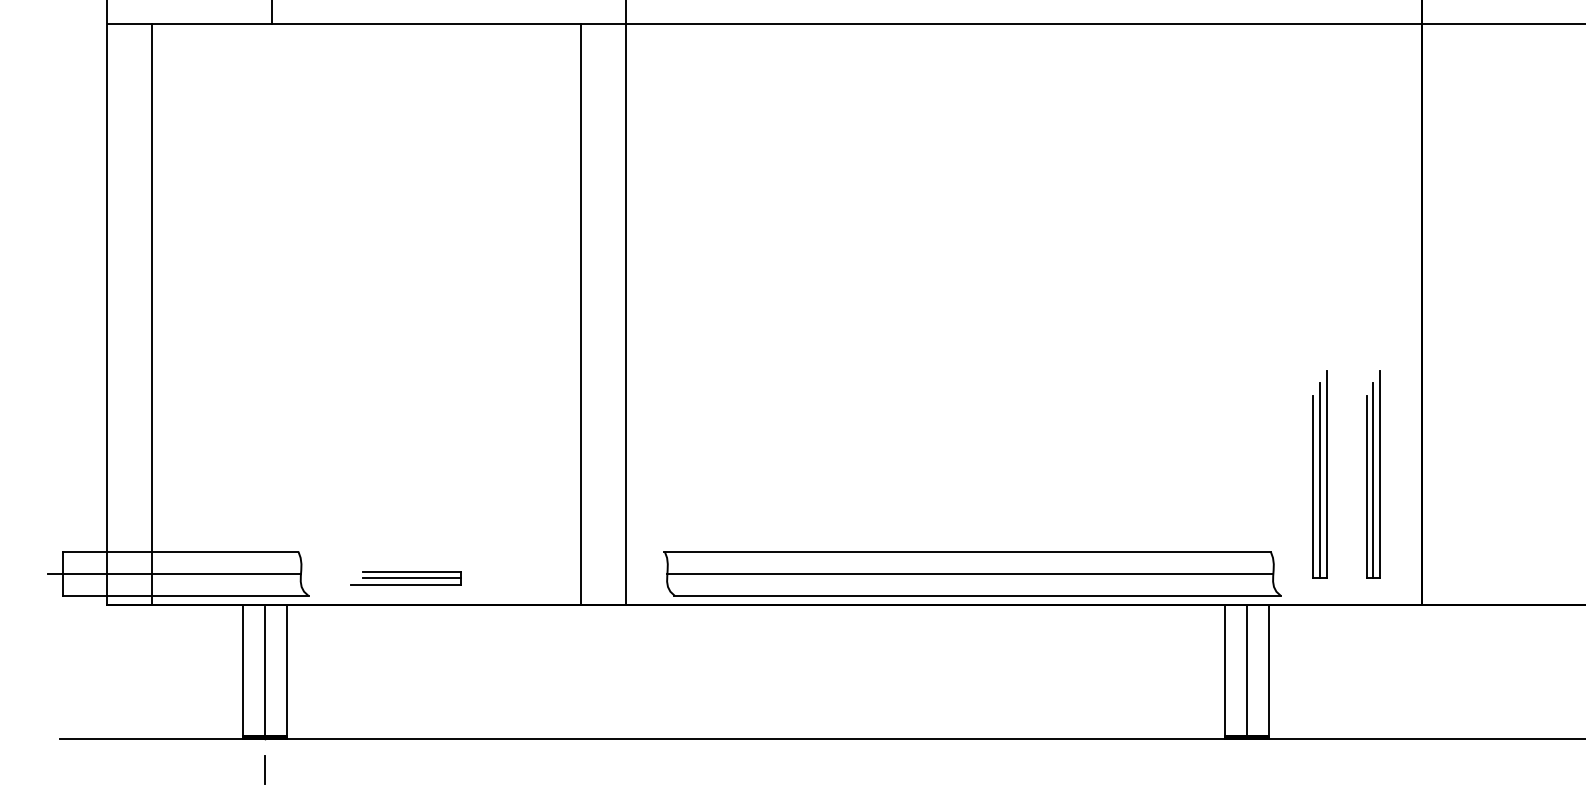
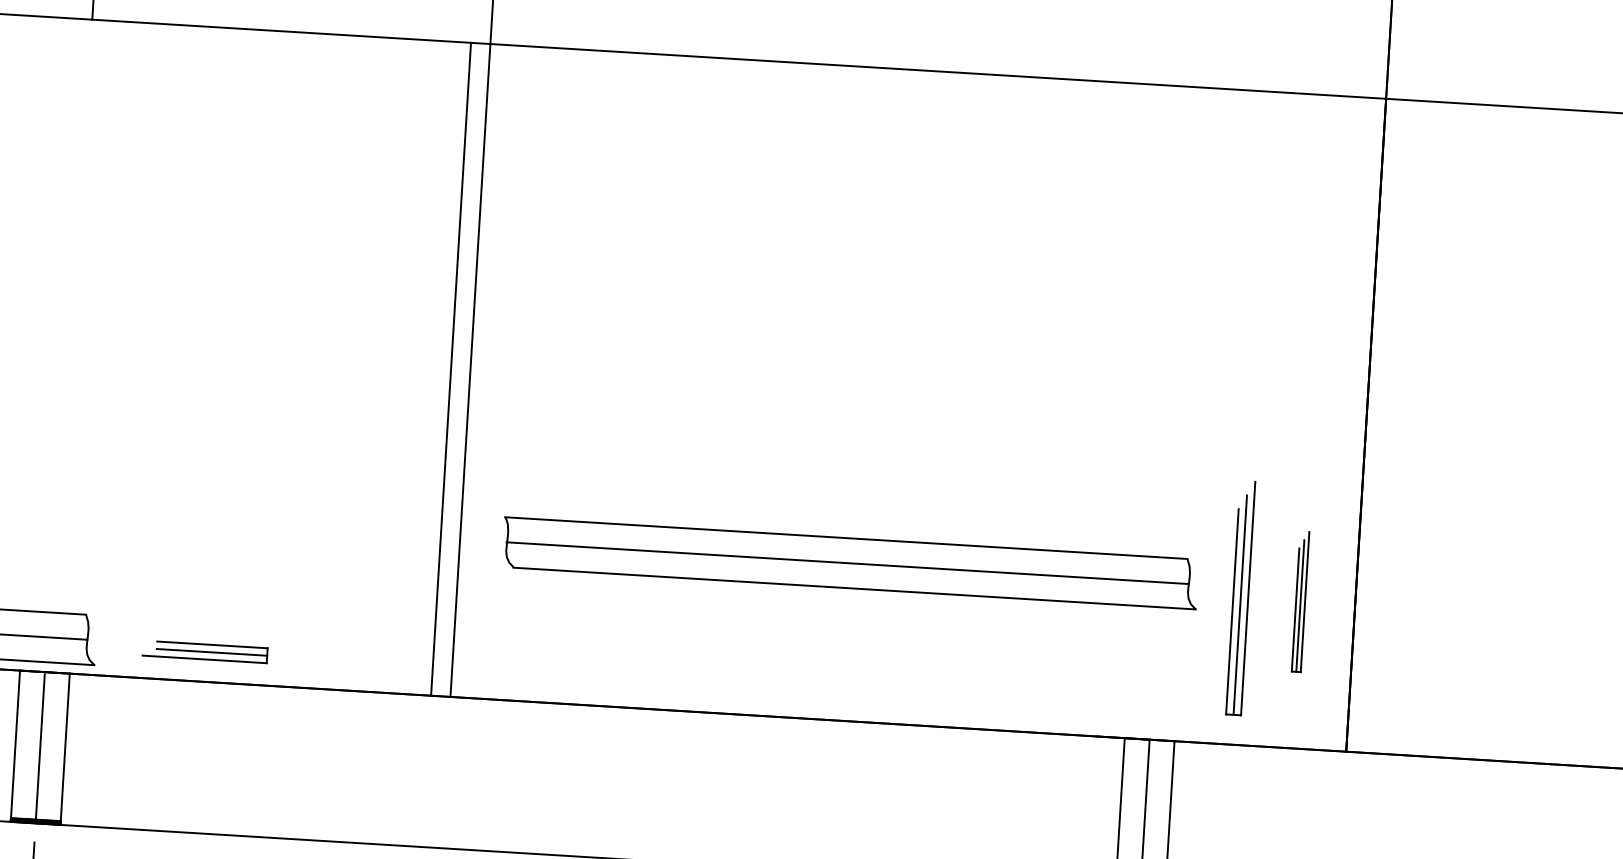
line: (581, 314) -> (451, 369), moved
part: (1373, 474) -> (1300, 601), size x0.6
part: (972, 573) -> (850, 563), moved

